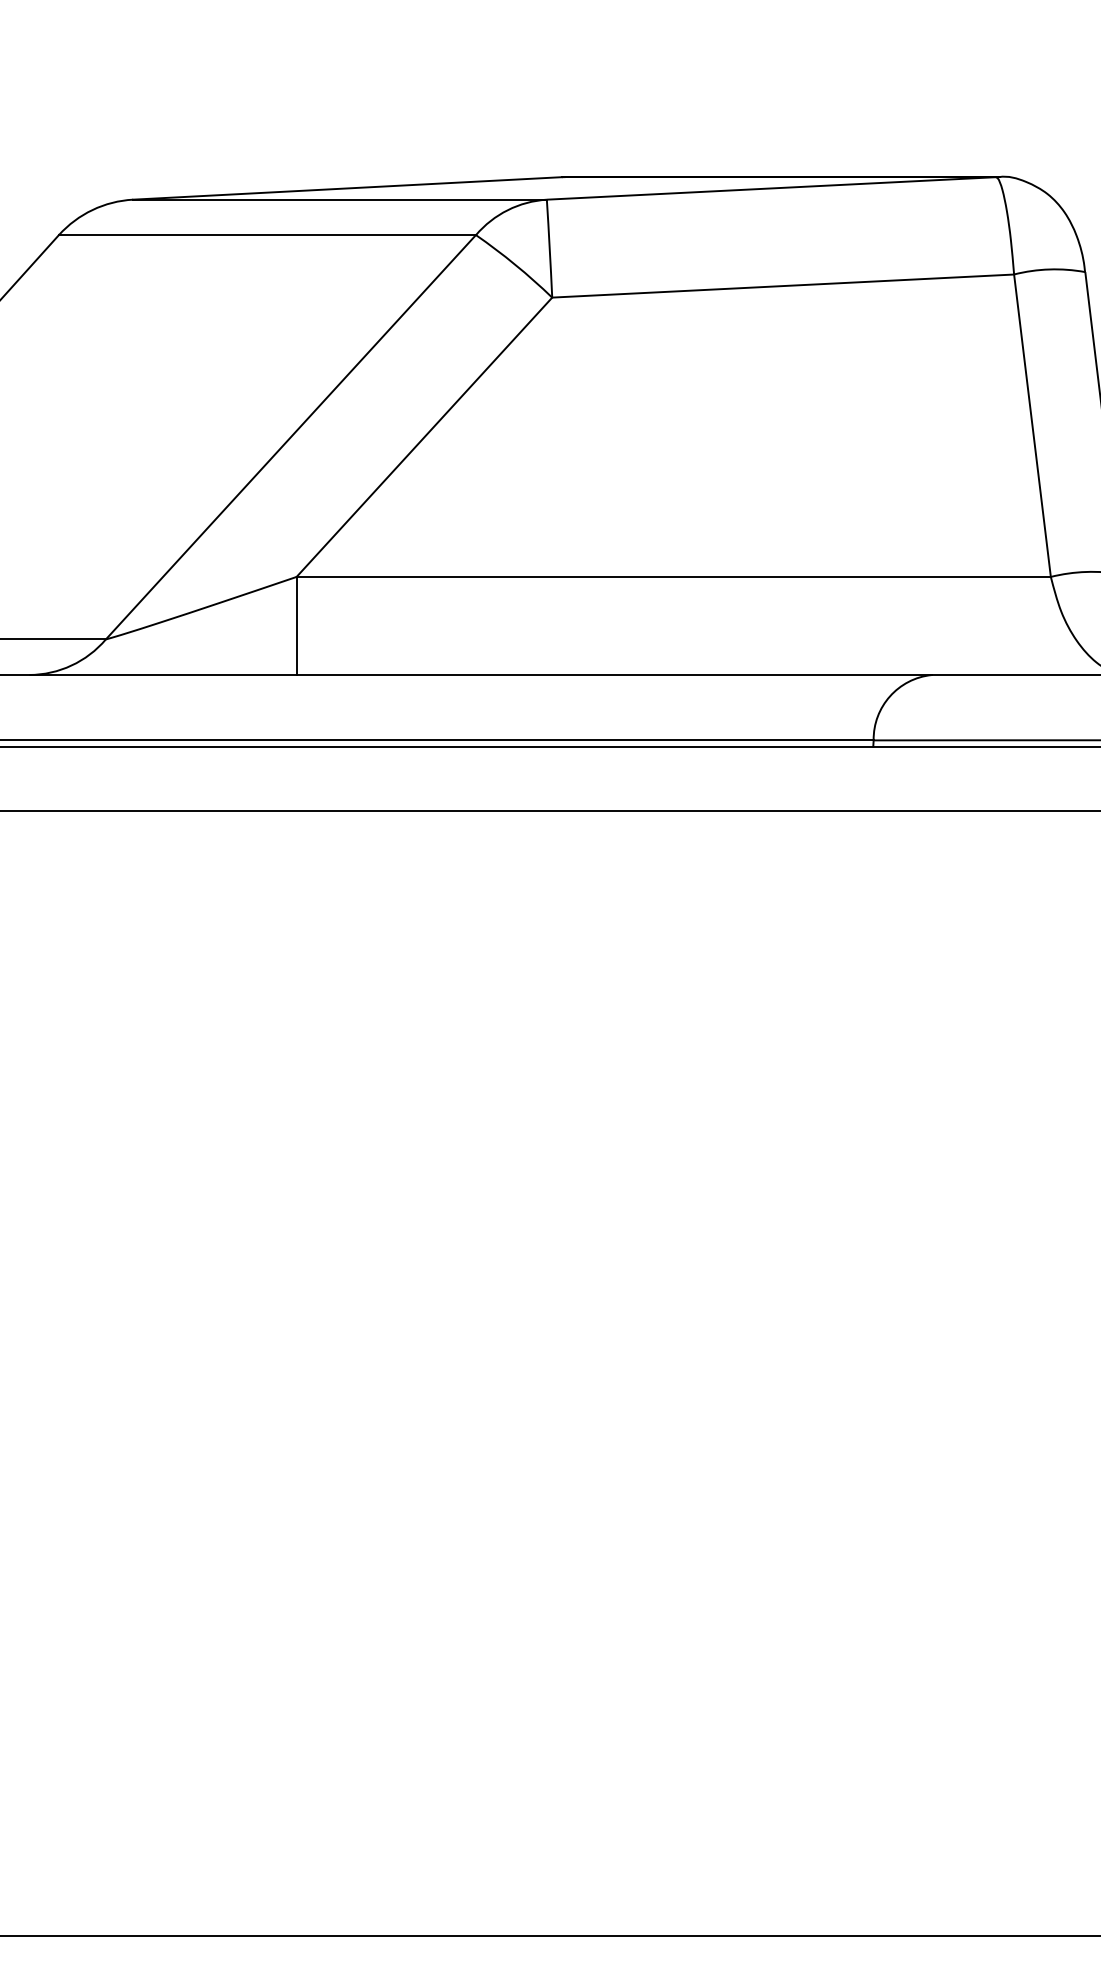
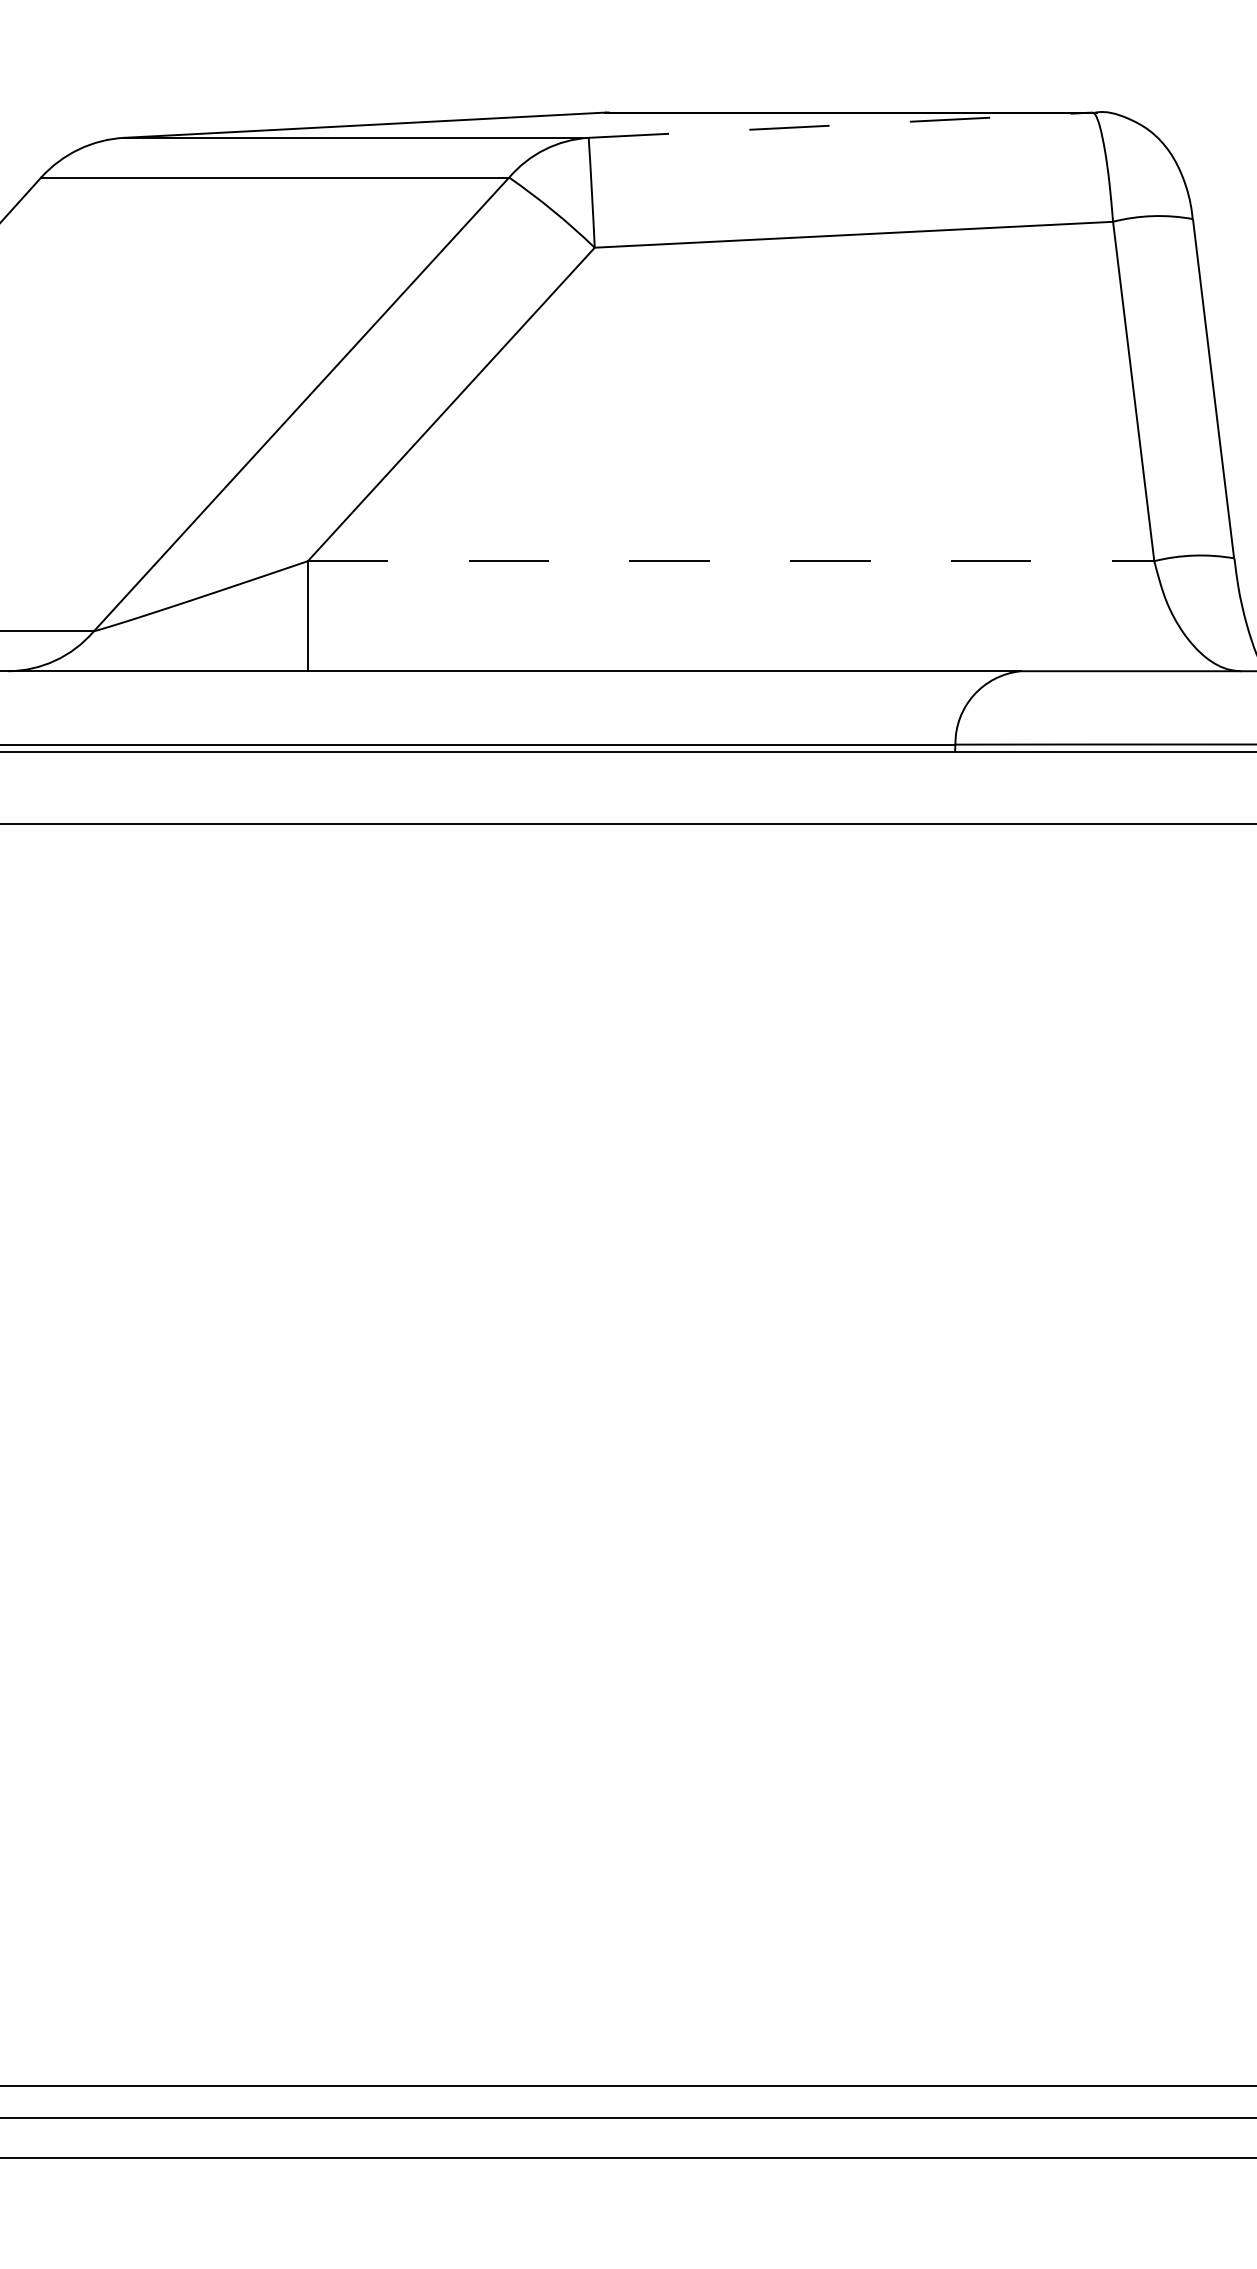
line: (771, 188) -> (840, 125), solid -> dashed
line: (674, 577) -> (731, 561), solid -> dashed

